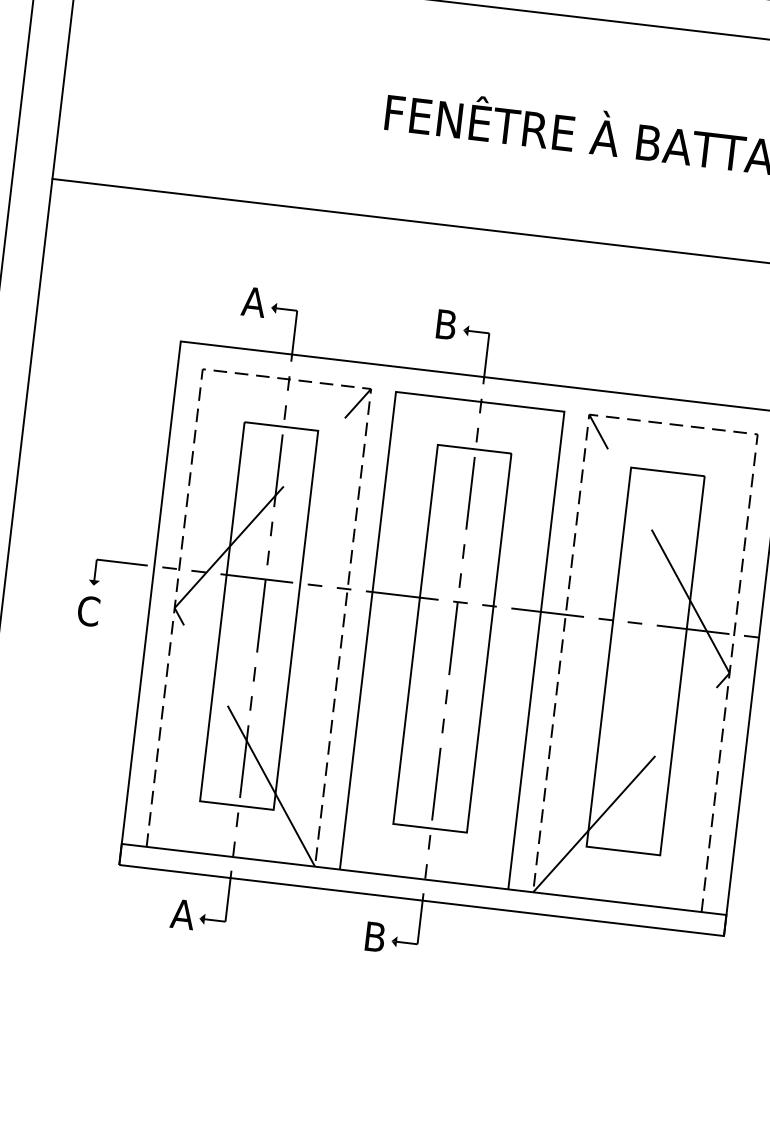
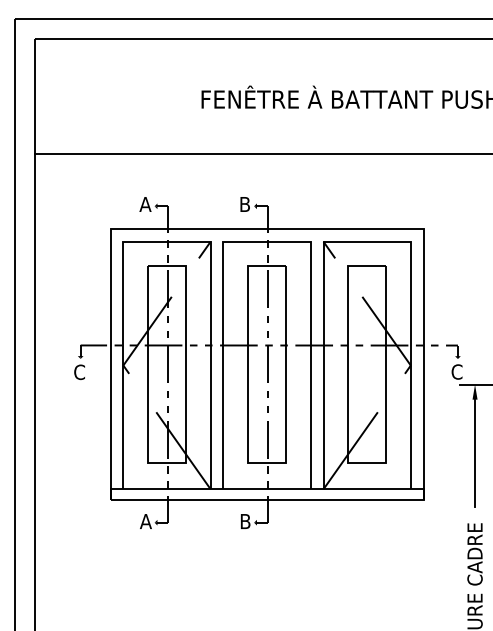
line: (286, 378) -> (166, 241), dashed -> solid
line: (674, 423) -> (367, 241), dashed -> solid

